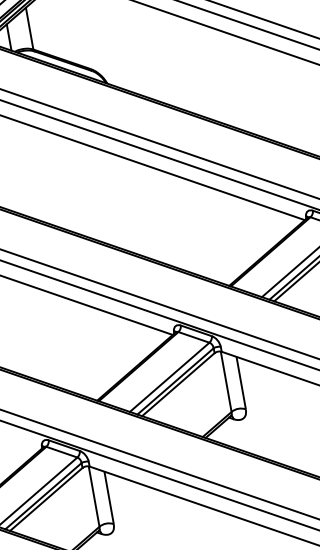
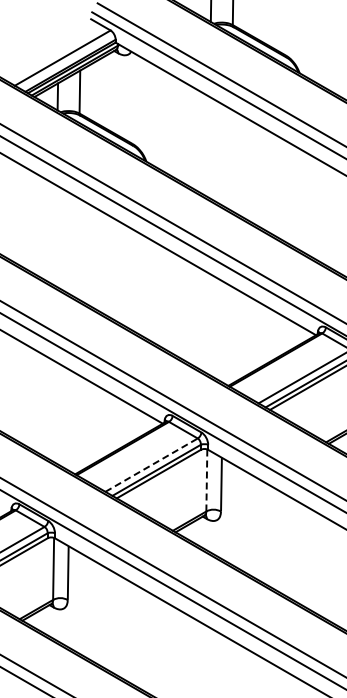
line: (170, 376) -> (152, 464), solid -> dashed
line: (225, 381) -> (206, 480), solid -> dashed

